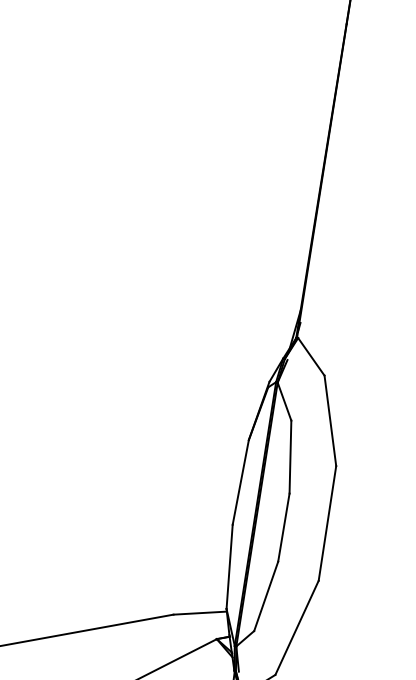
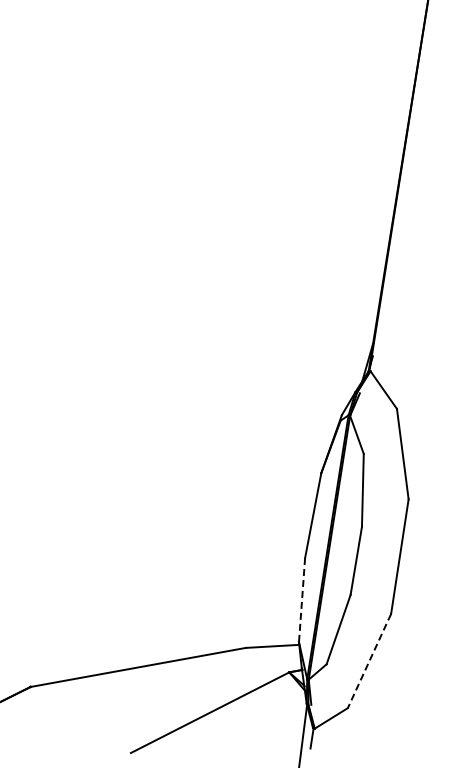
line: (230, 567) -> (302, 600), solid -> dashed
line: (297, 628) -> (369, 661), solid -> dashed

